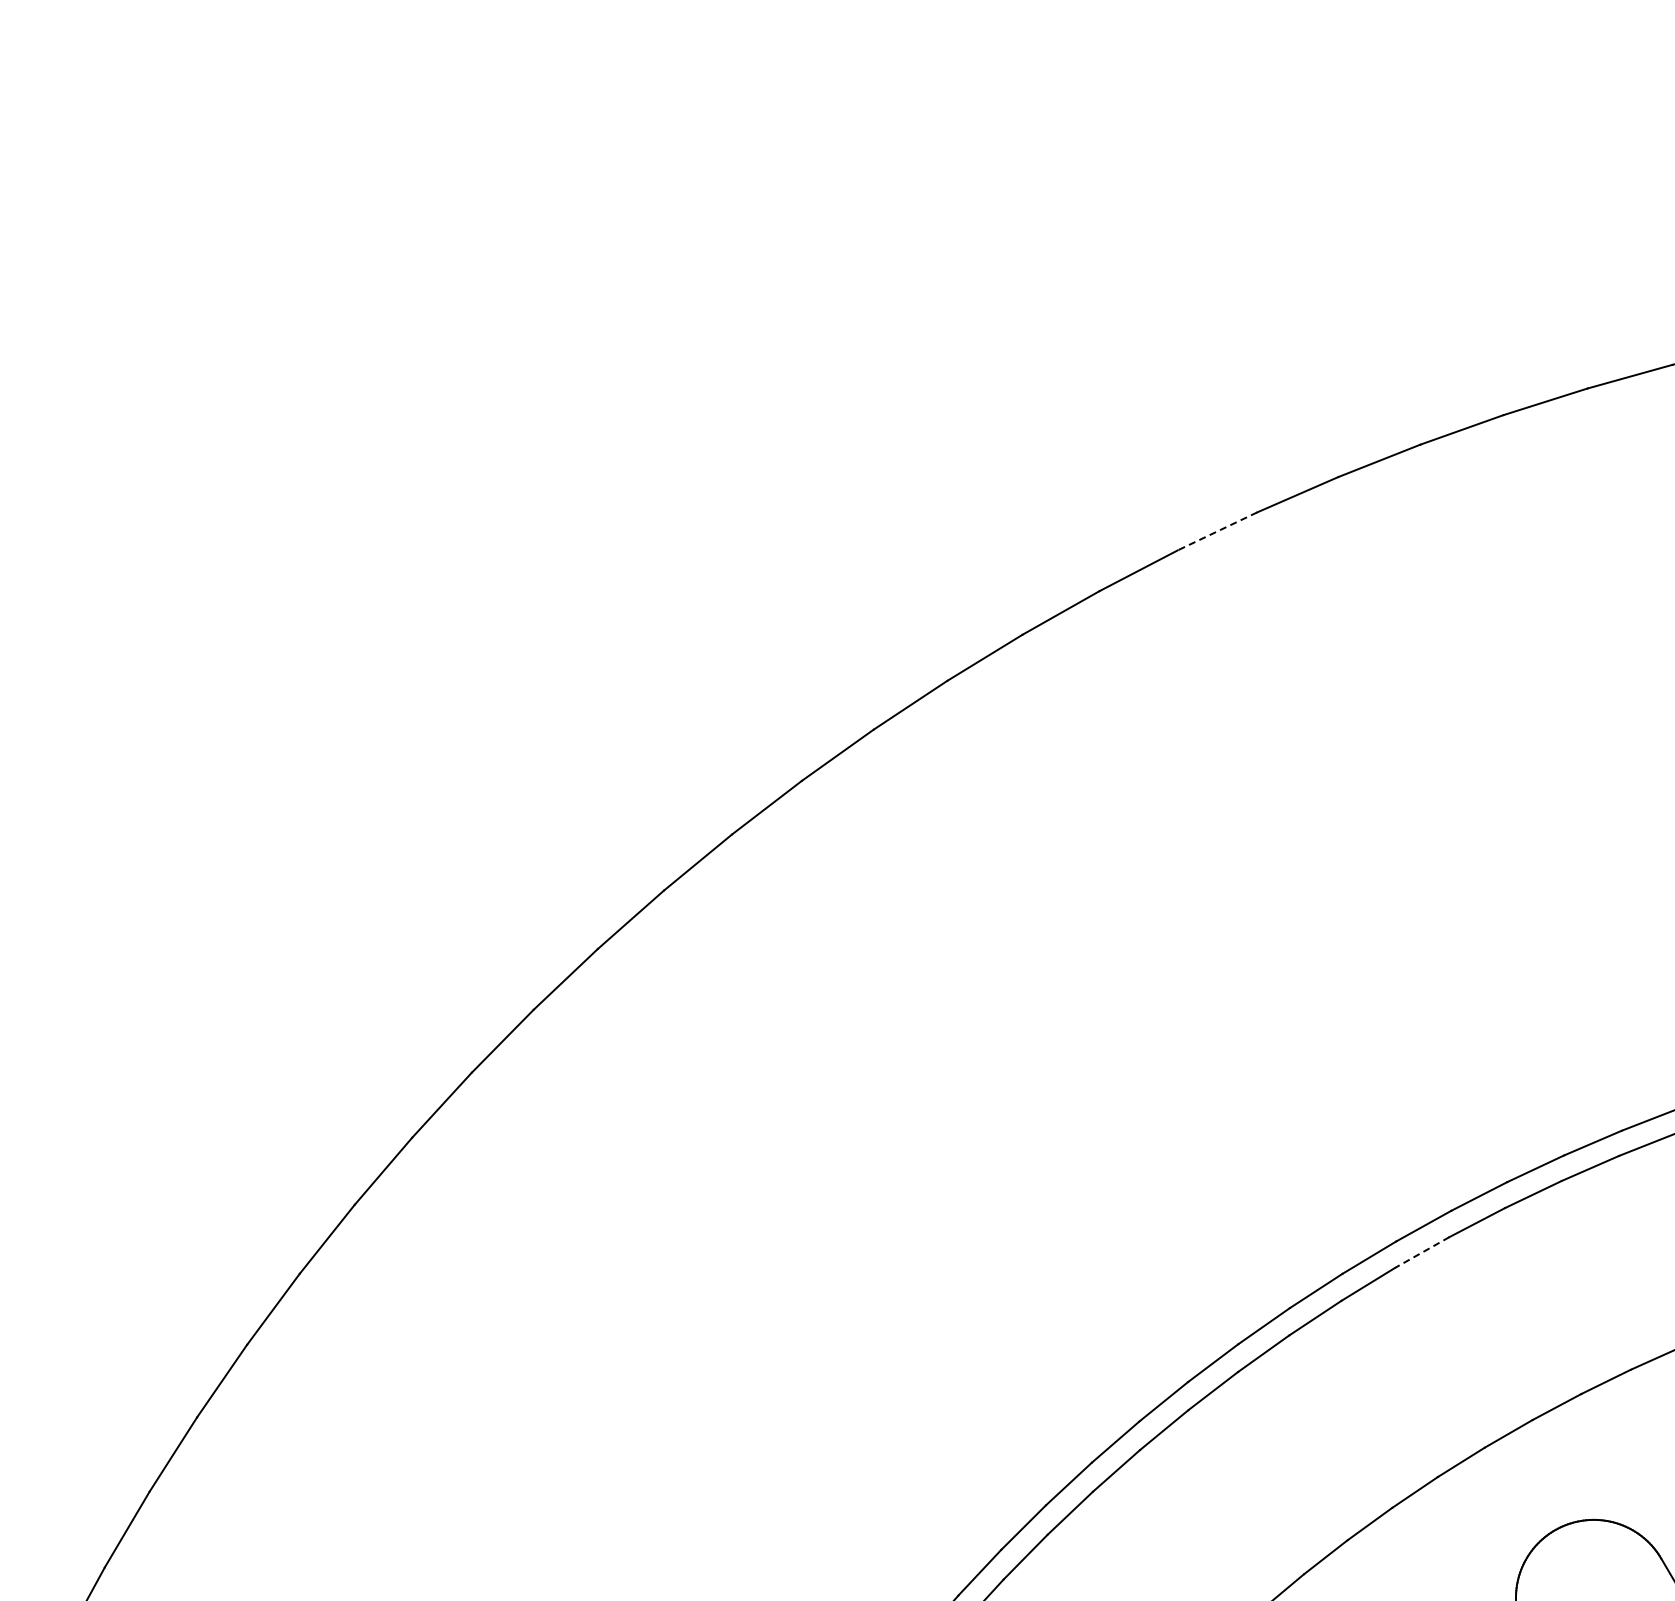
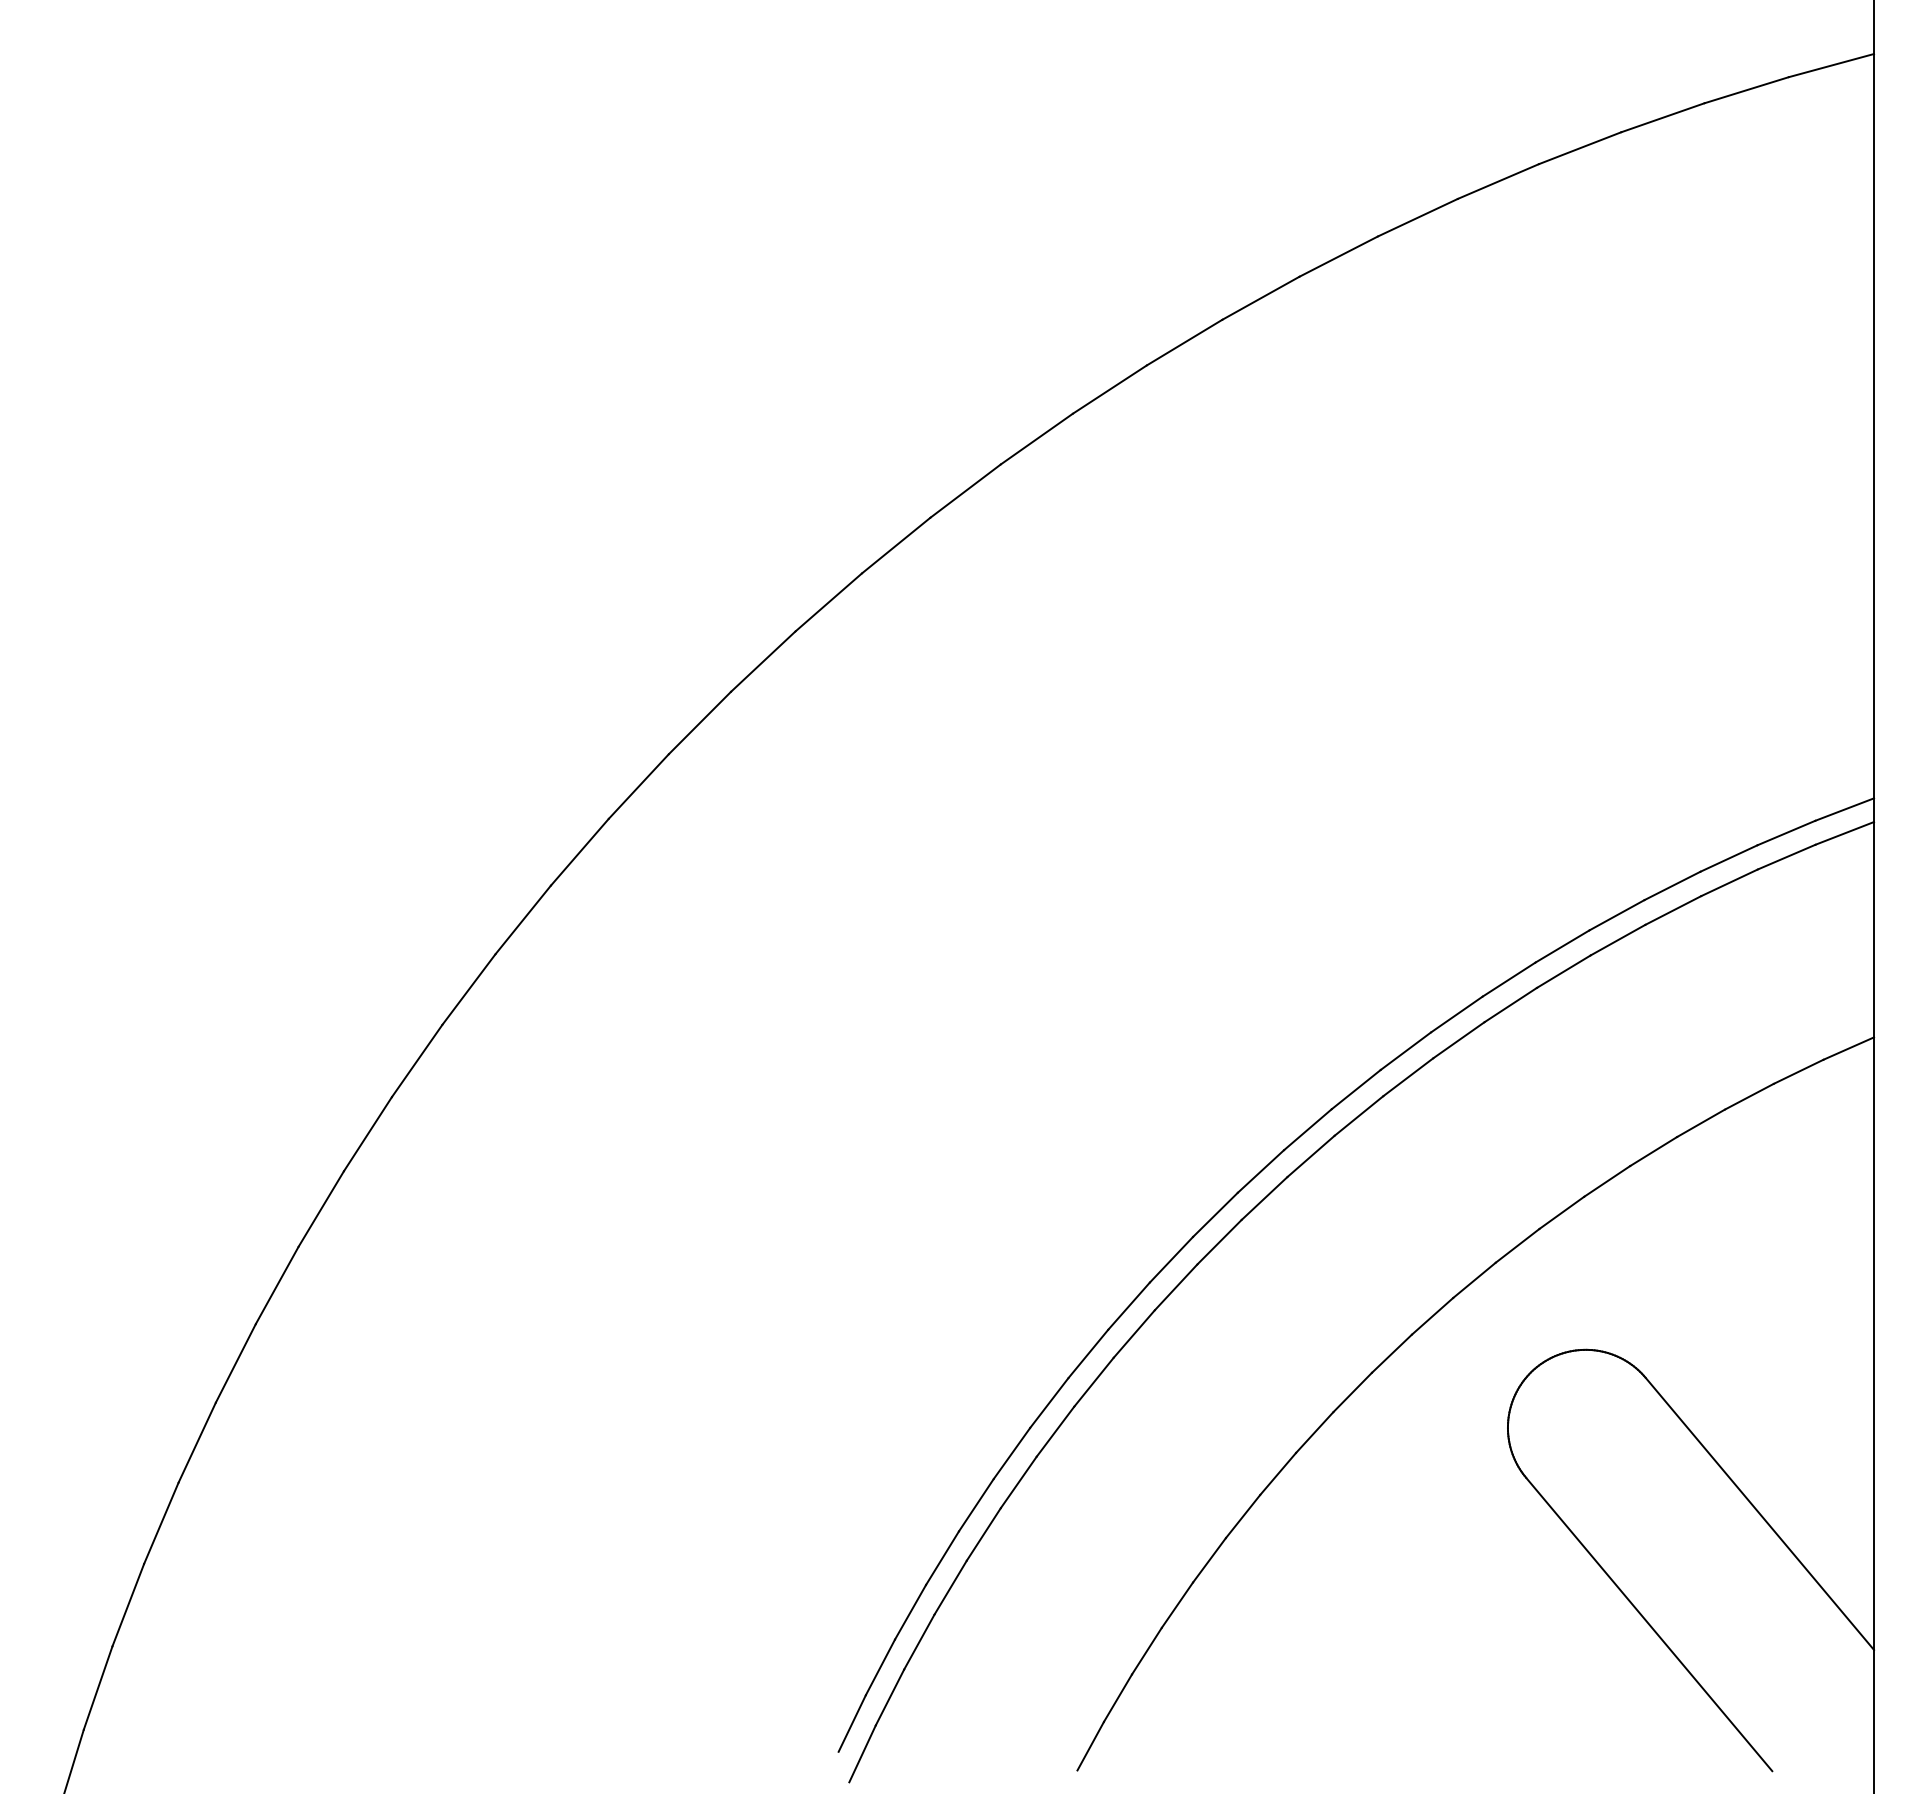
line: (1217, 531) -> (1036, 439), dashed -> solid
line: (1421, 1252) -> (1358, 1116), dashed -> solid

